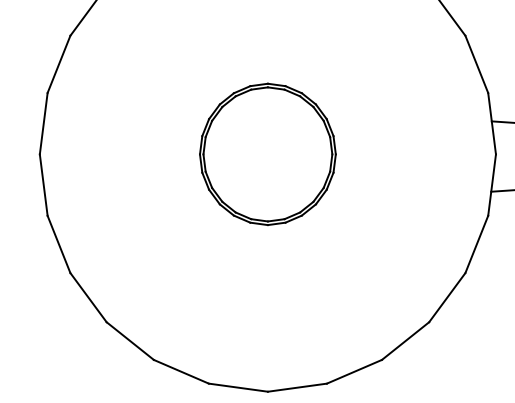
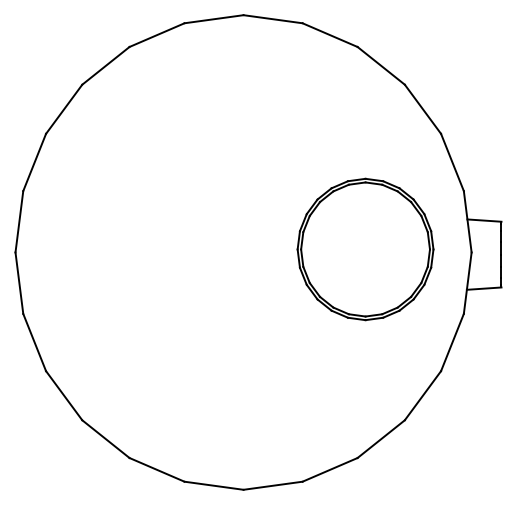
part: (267, 154) -> (365, 249), moved

